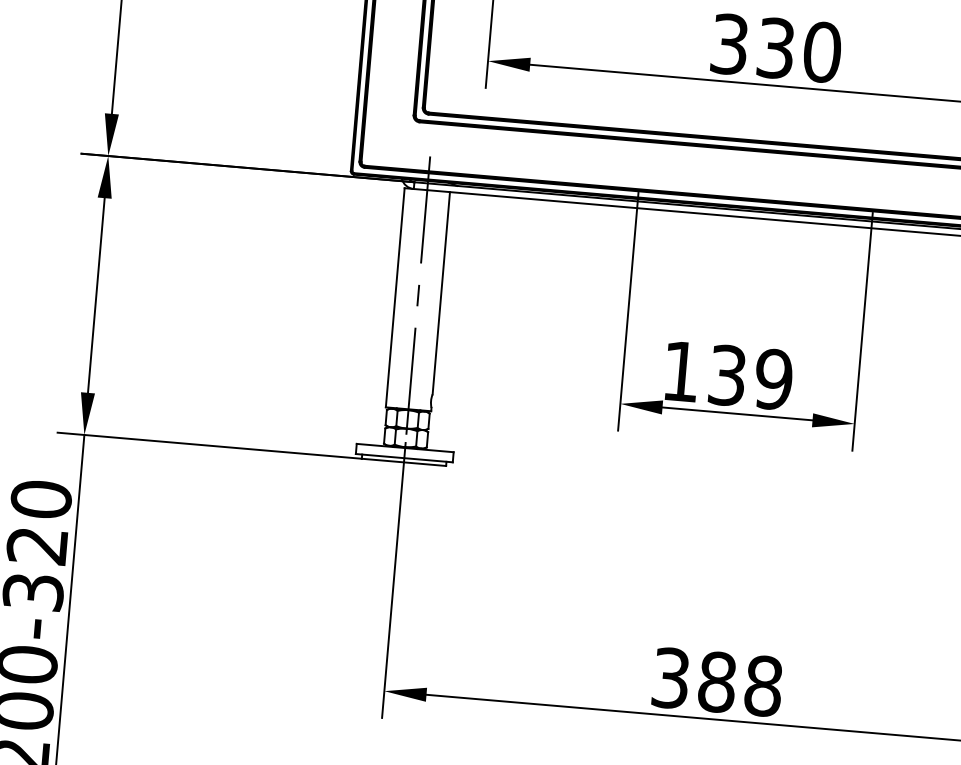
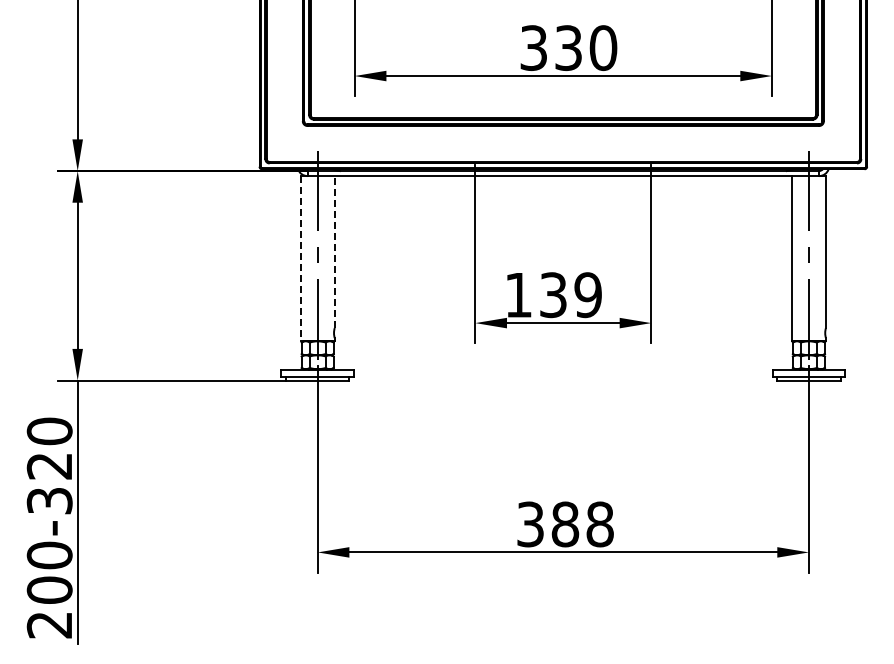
line: (440, 293) -> (334, 252), solid -> dashed
line: (394, 297) -> (300, 258), solid -> dashed

